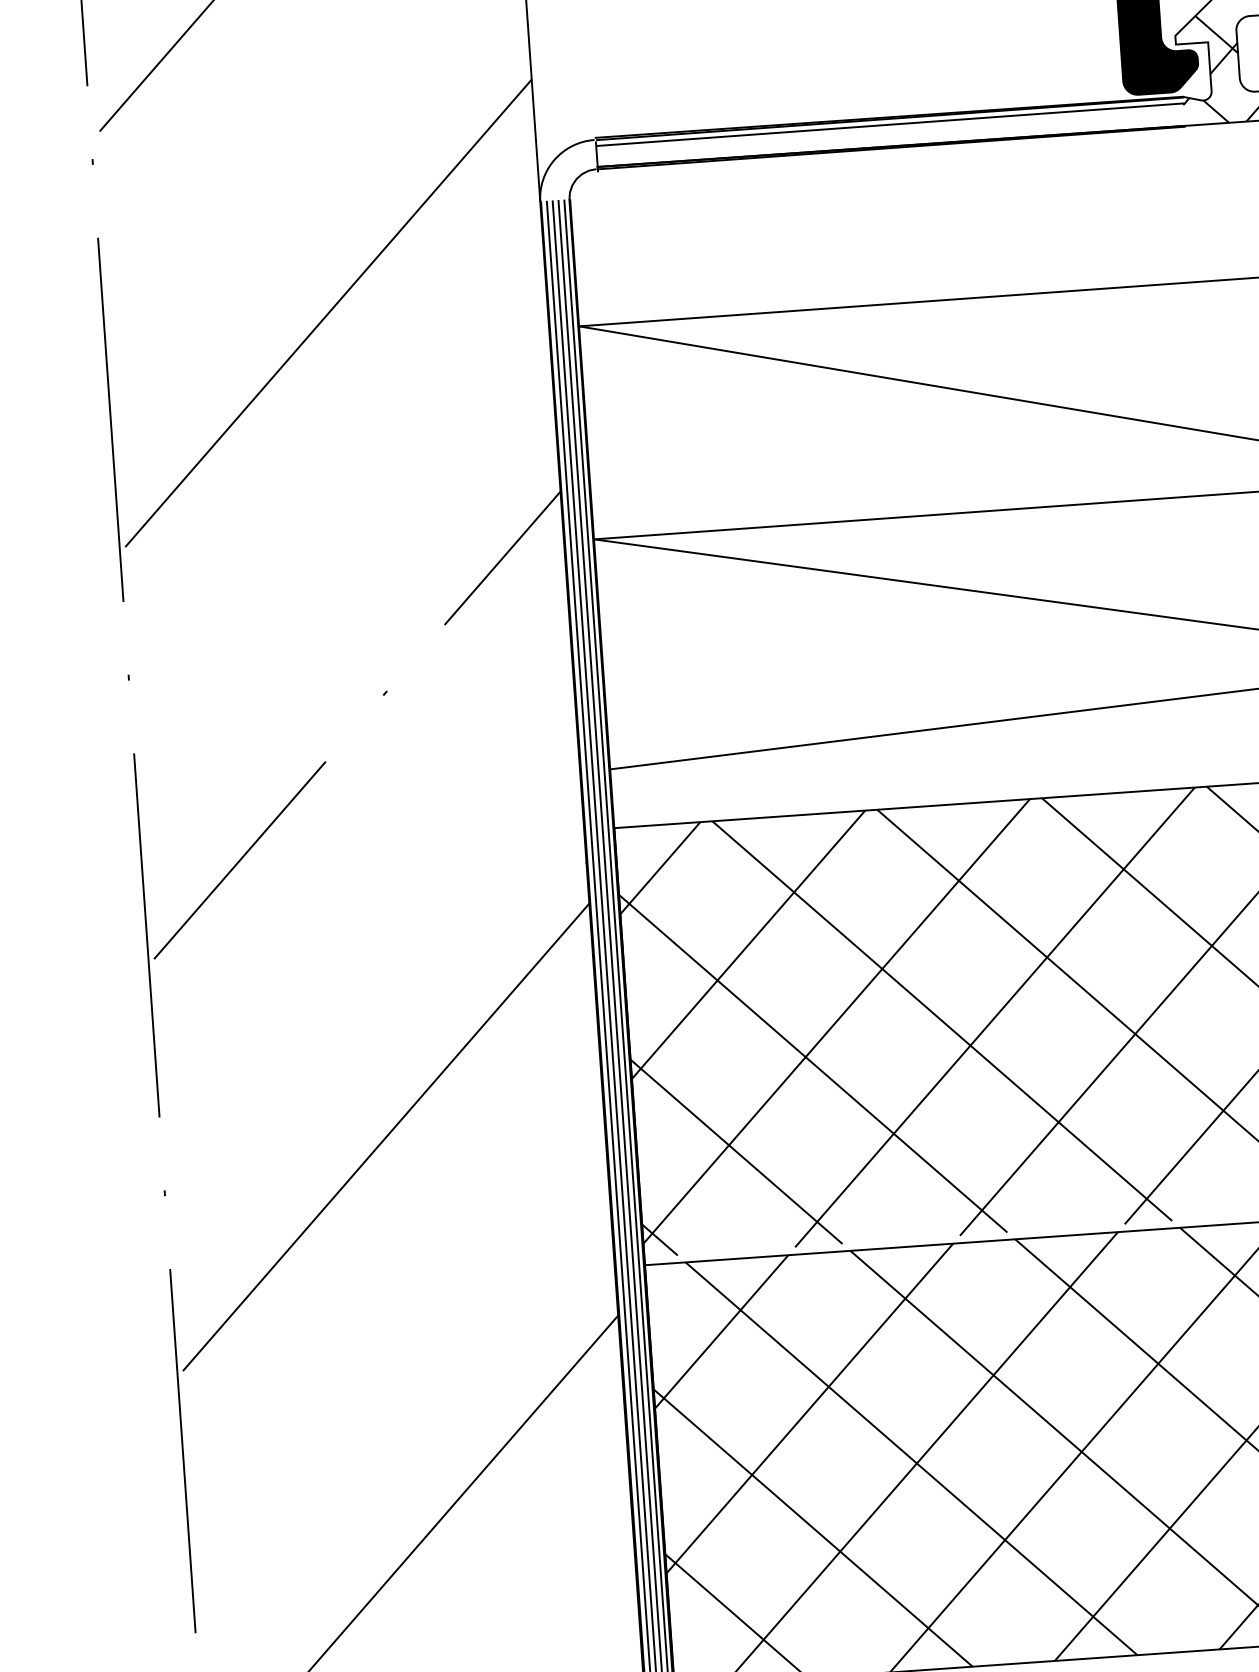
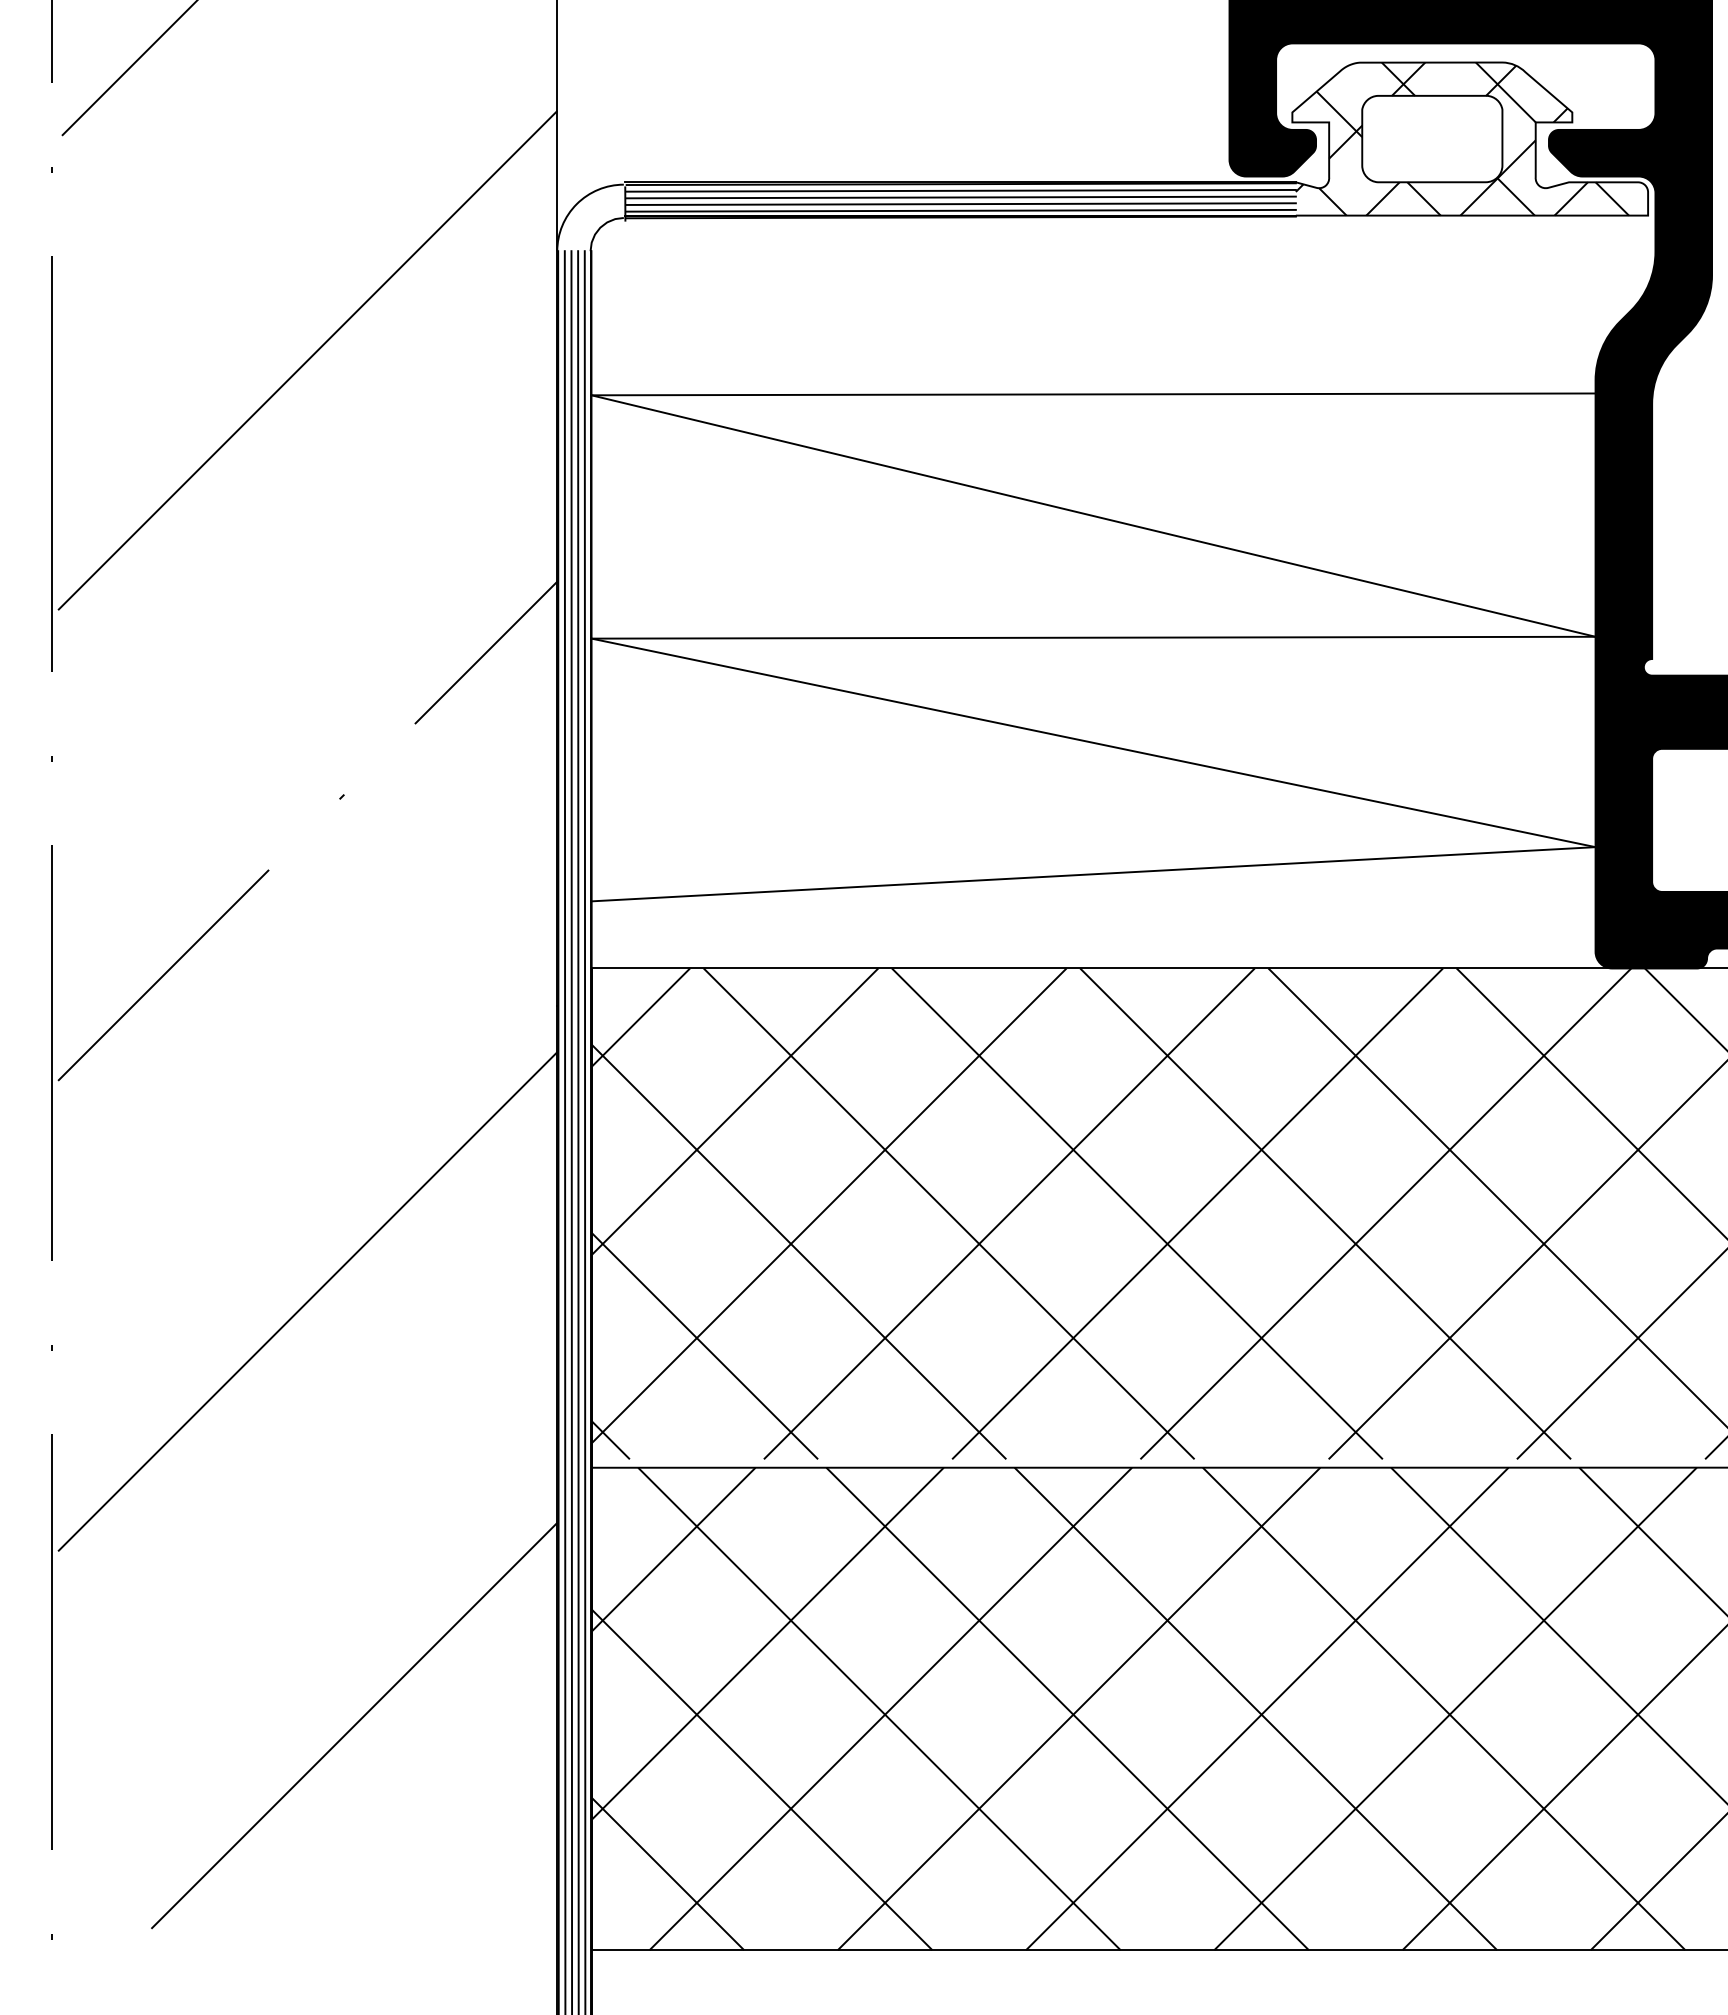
line: (890, 130) -> (960, 197), added
line: (890, 135) -> (960, 203), added
line: (890, 141) -> (960, 210), added

